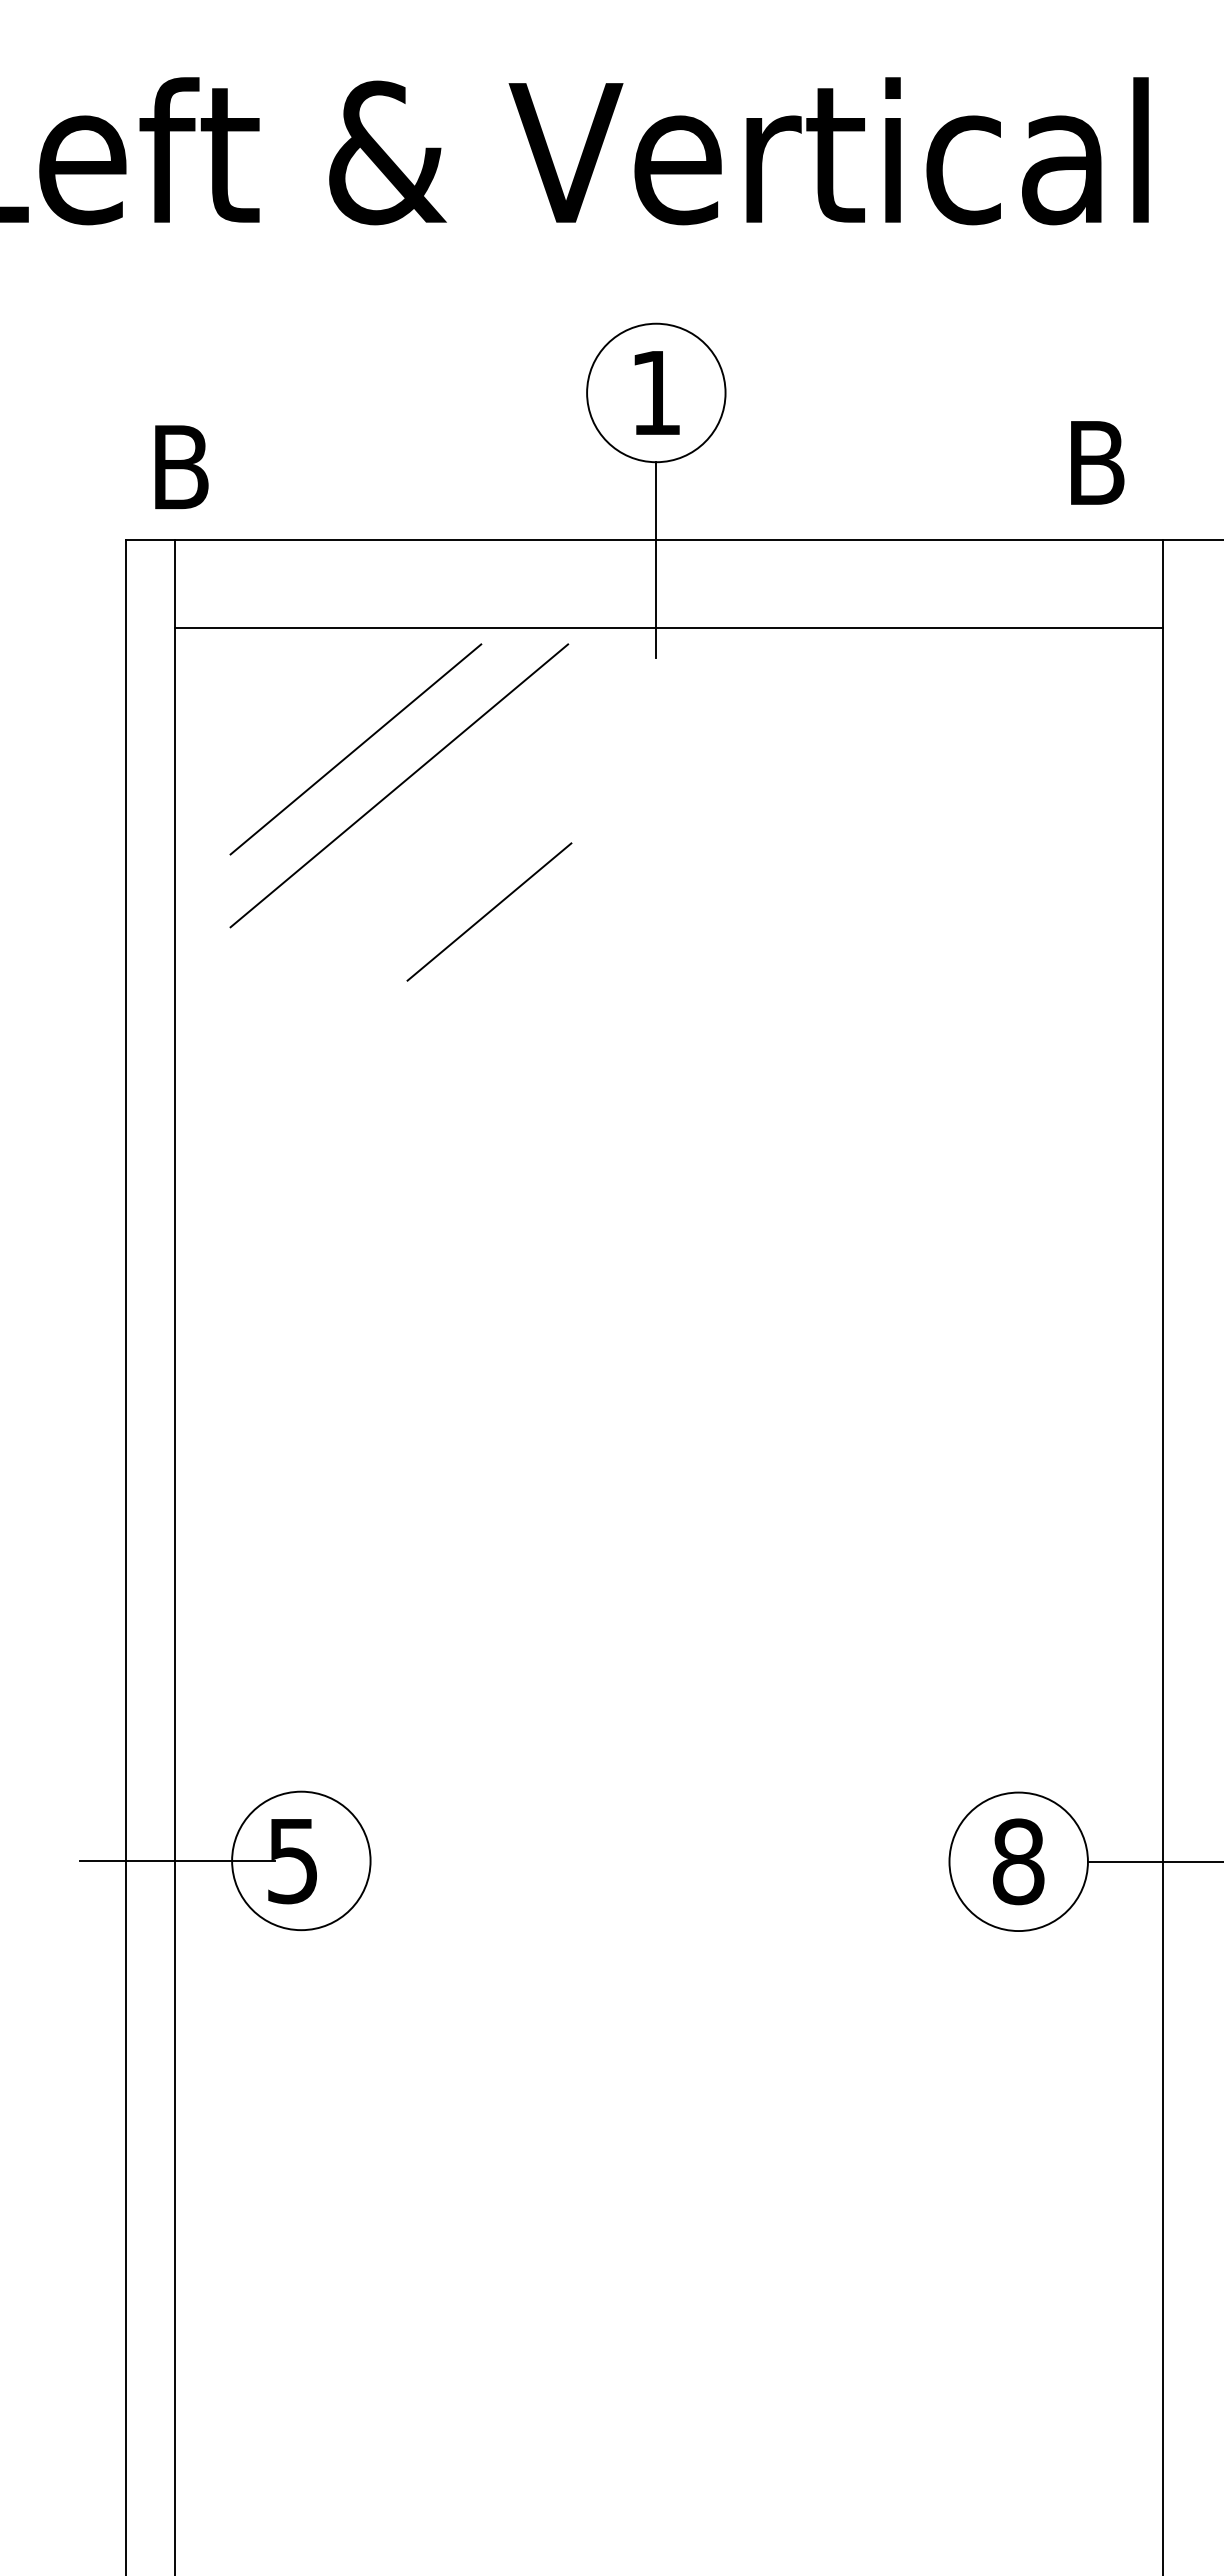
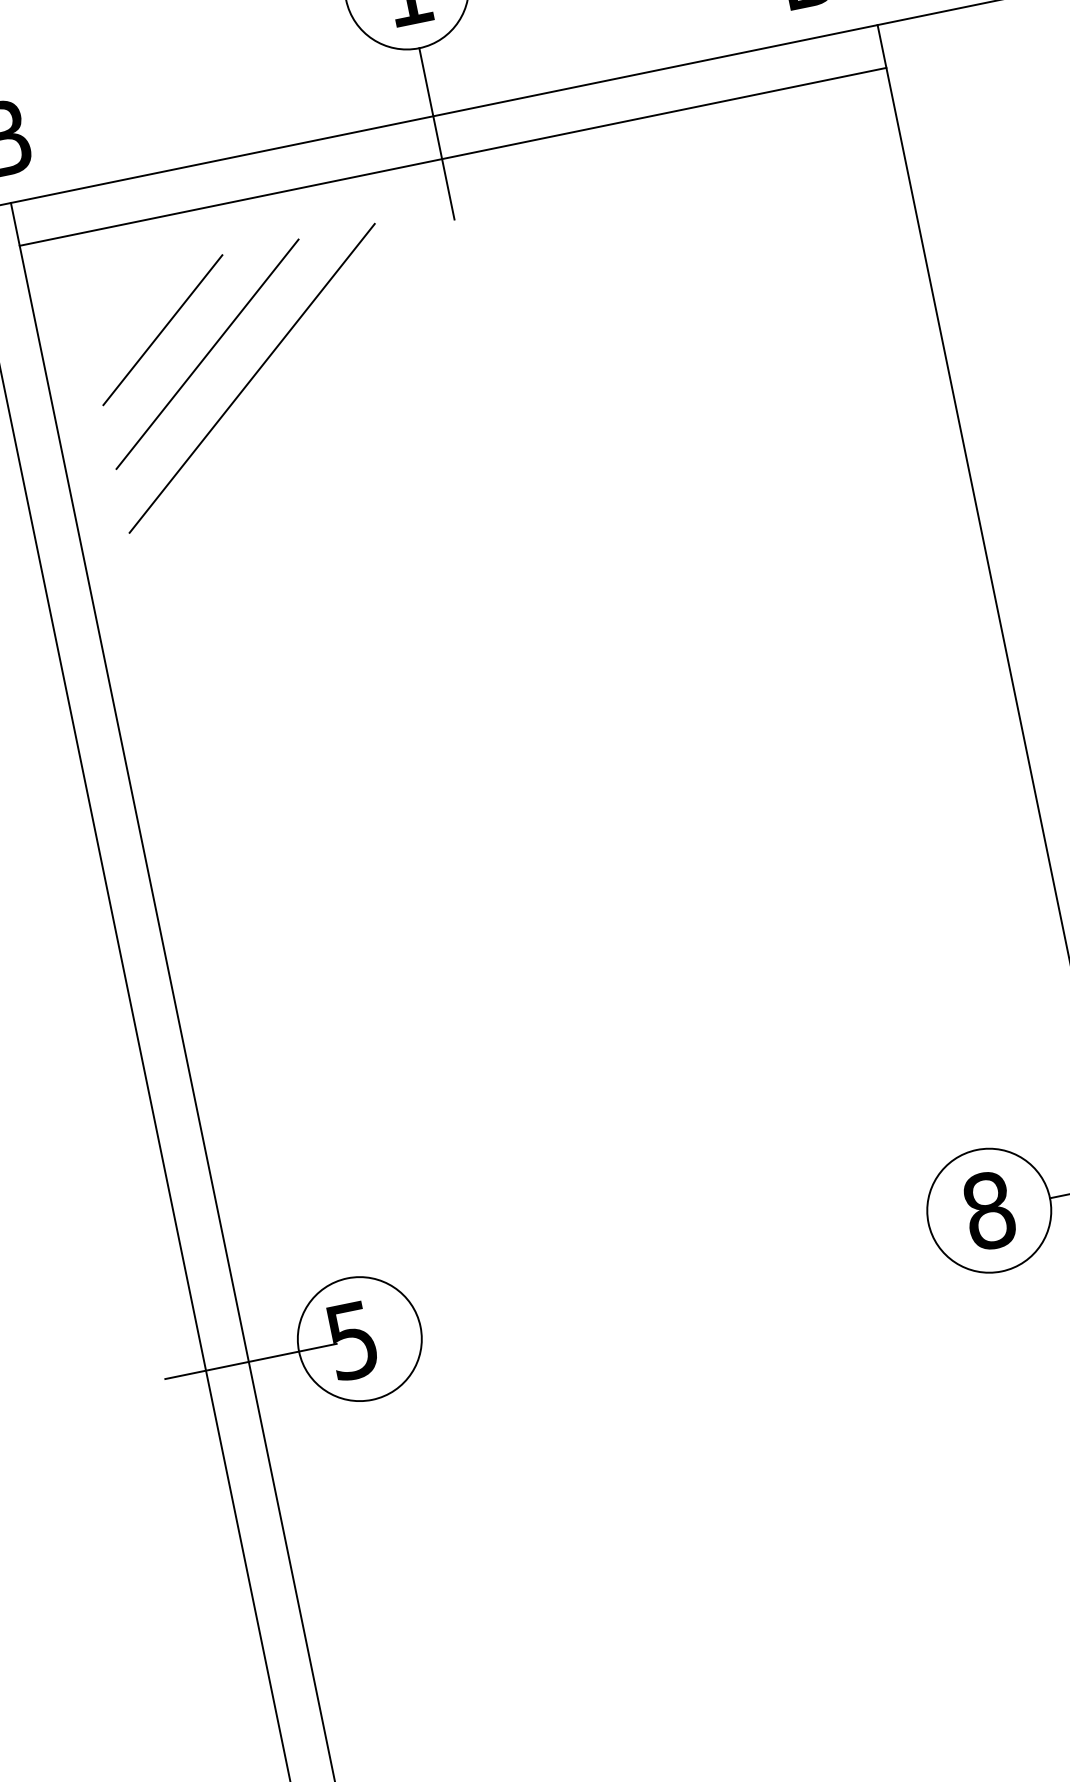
line: (668, 627) -> (452, 156), moved
line: (489, 911) -> (162, 329), moved

